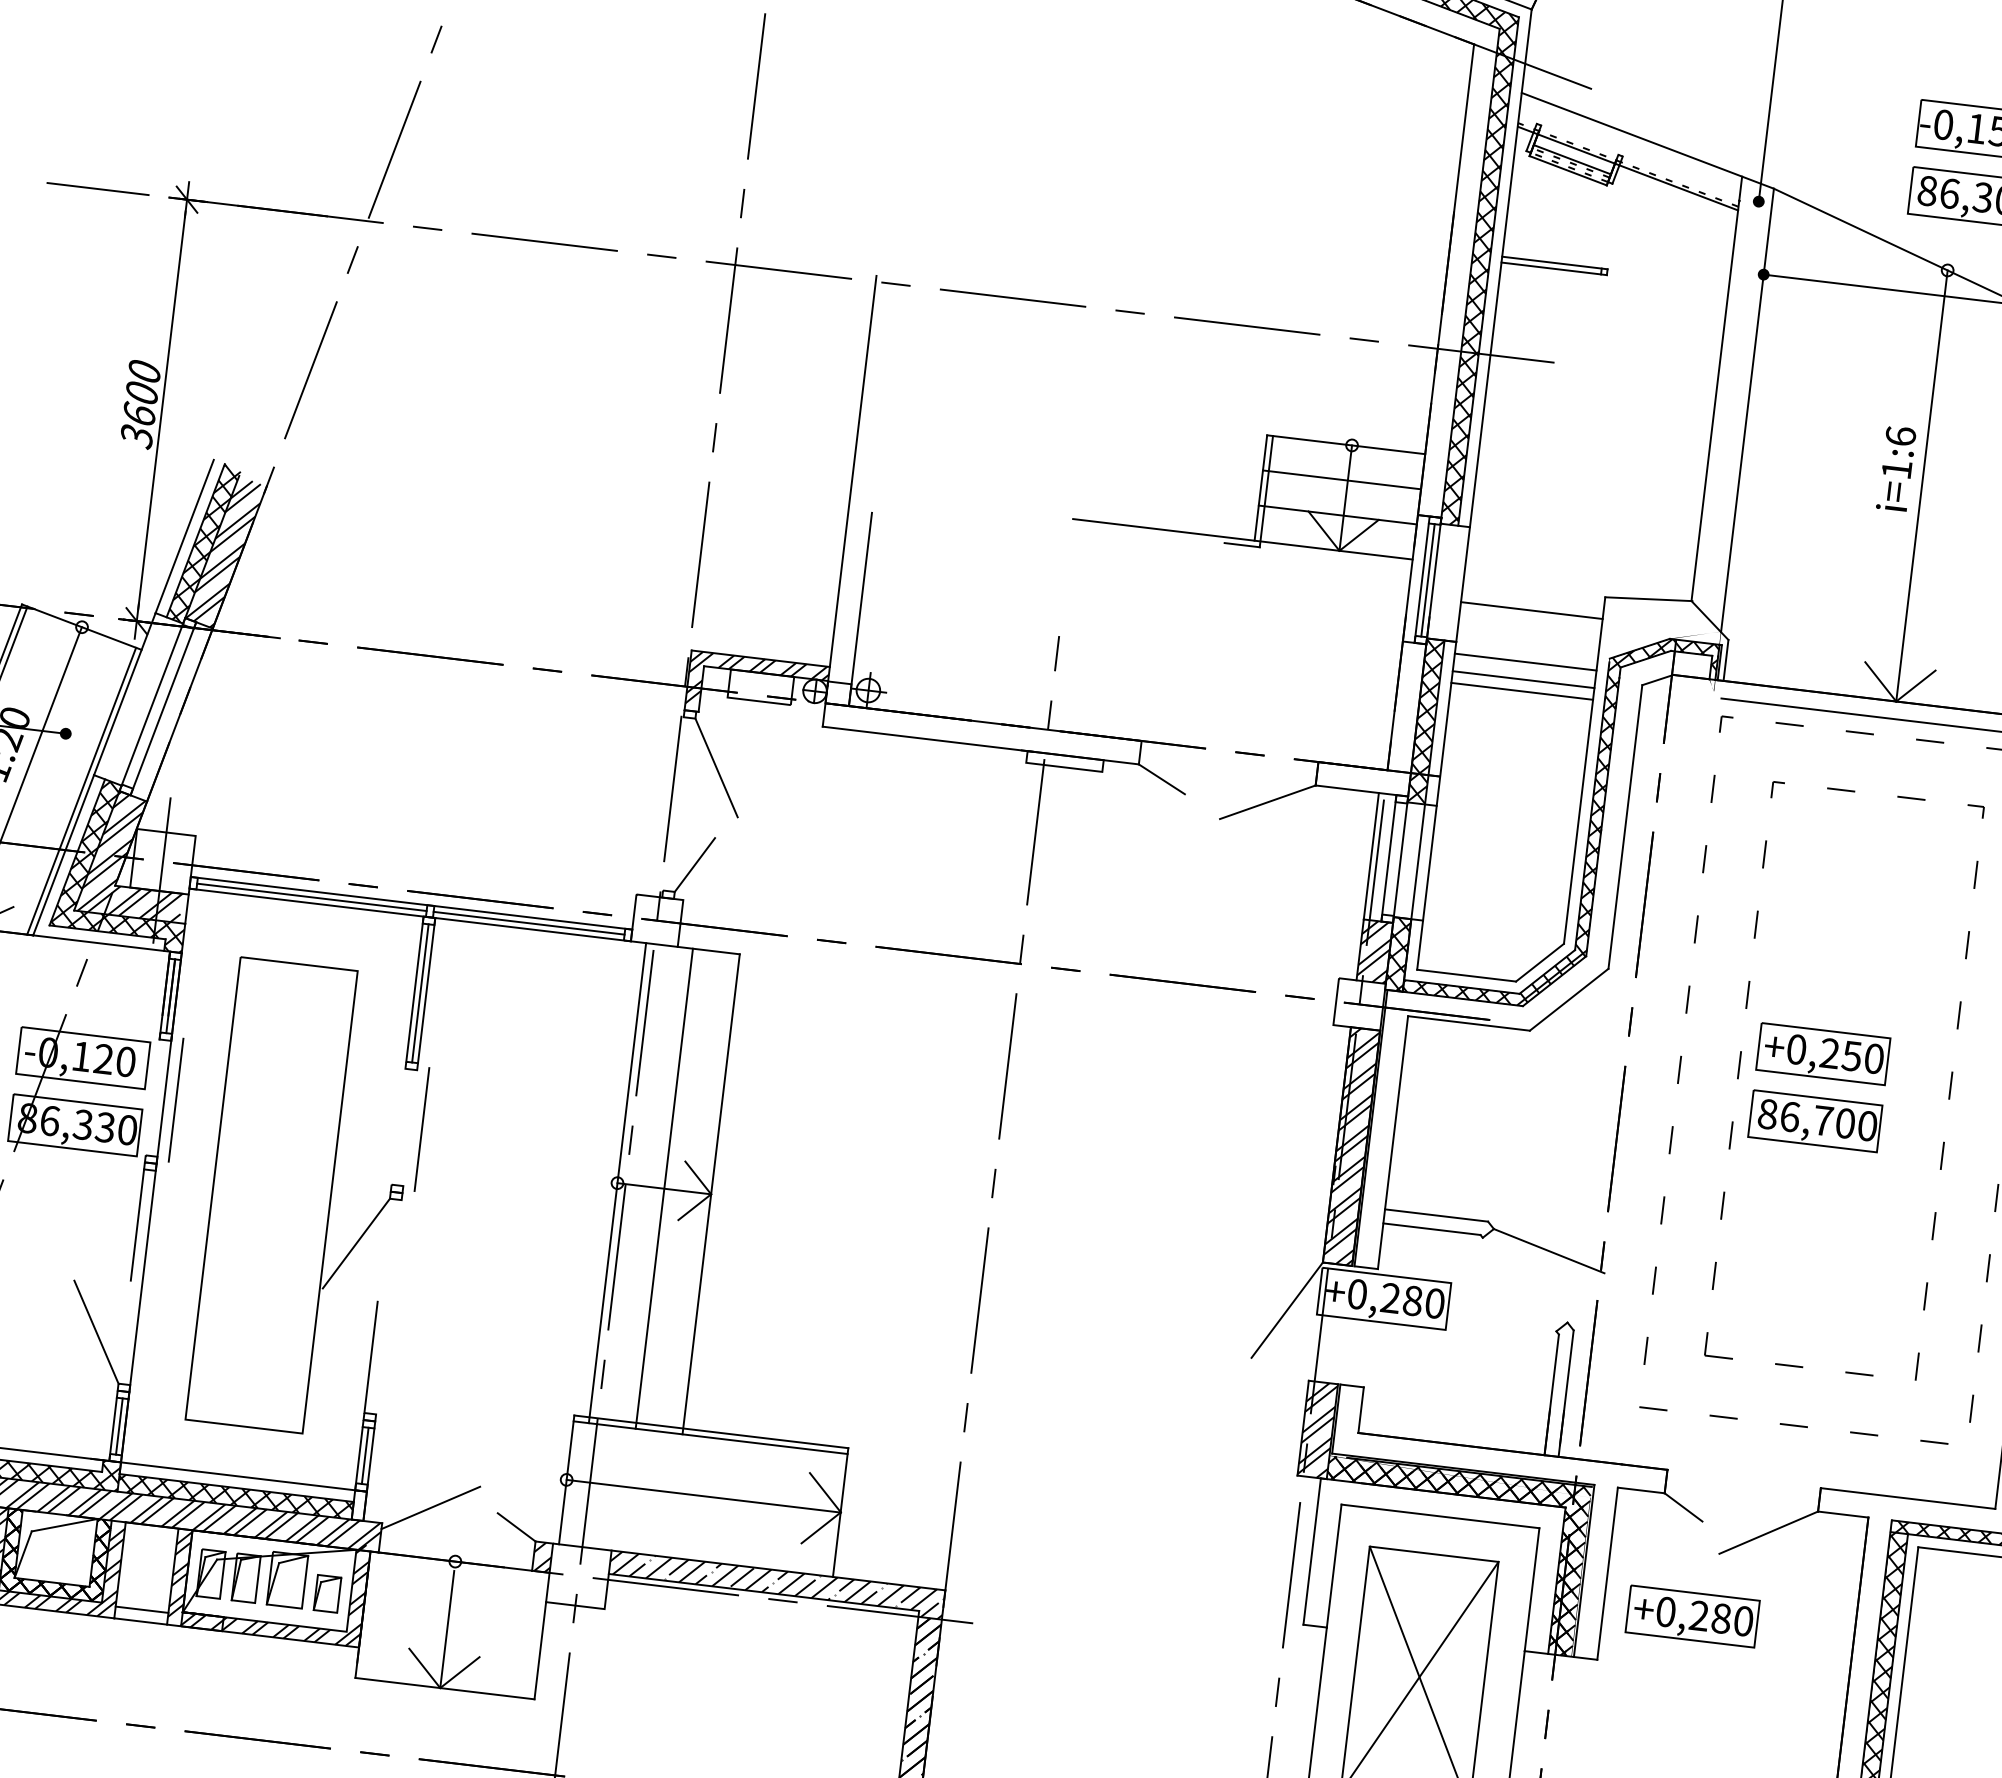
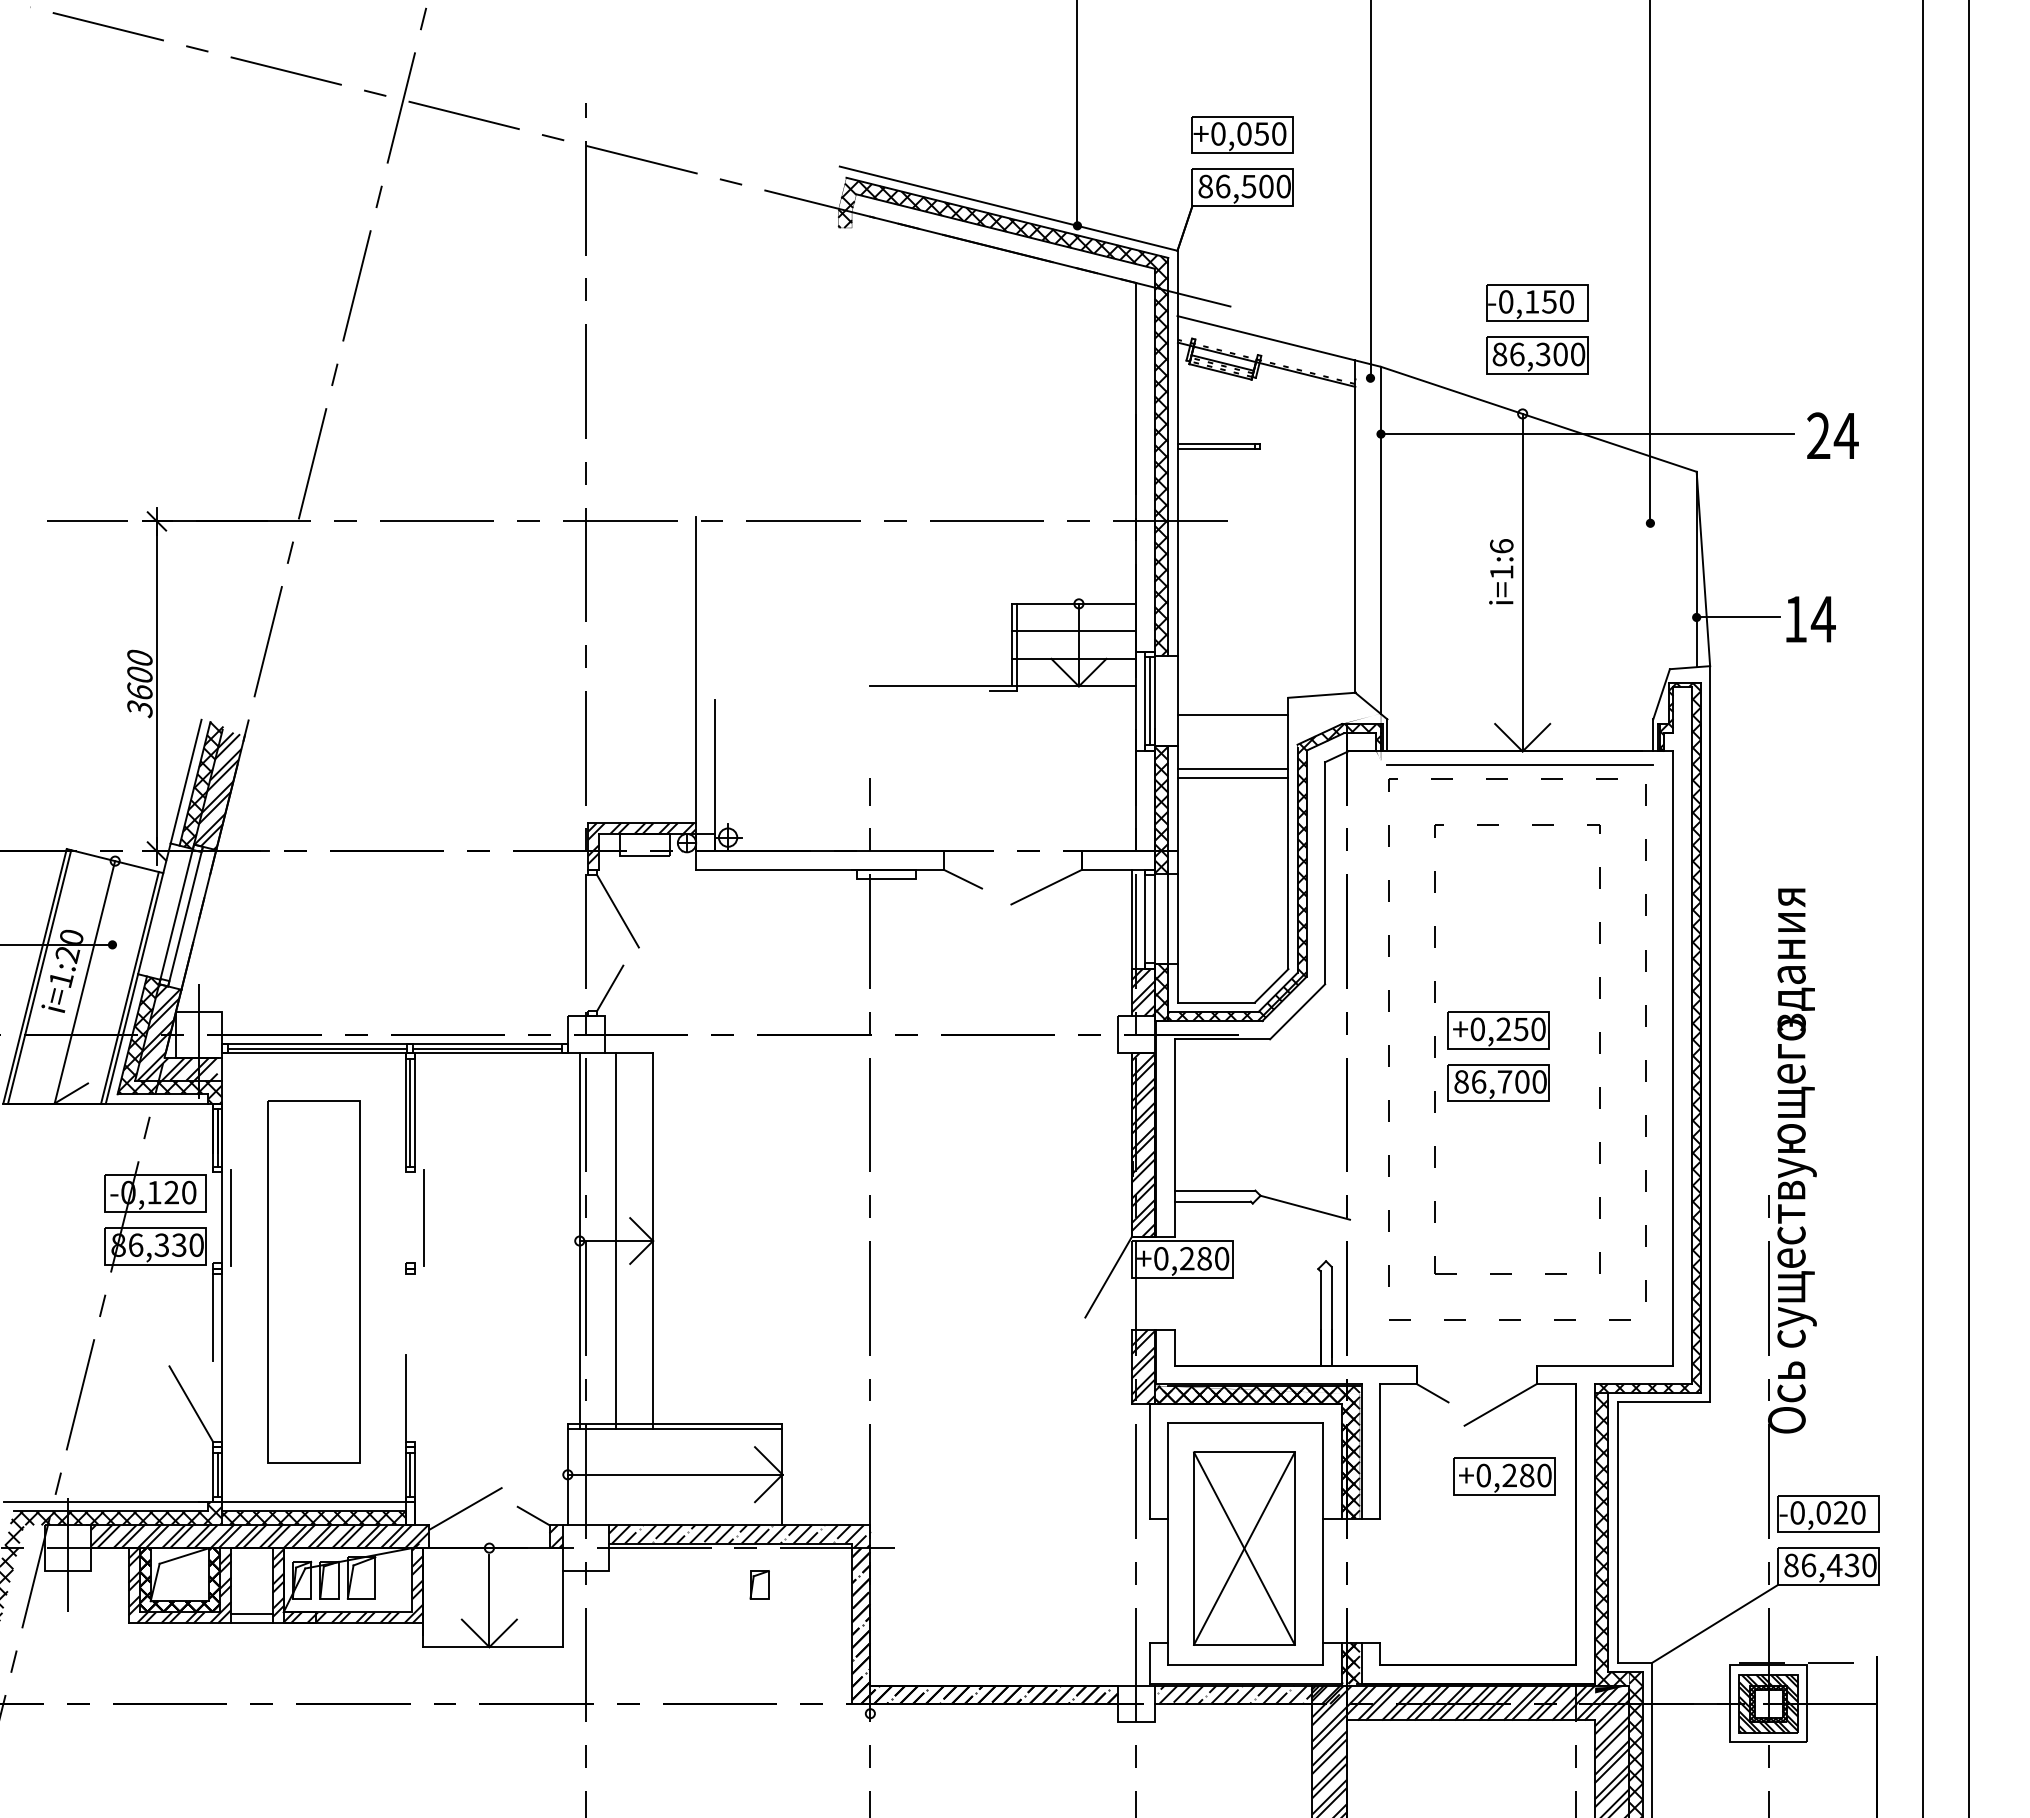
line: (1525, 662) -> (1232, 755), removed
line: (356, 1243) -> (383, 1311), removed
part: (327, 1593) -> (759, 1584), moved
part: (1692, 1616) -> (1504, 1476), moved

